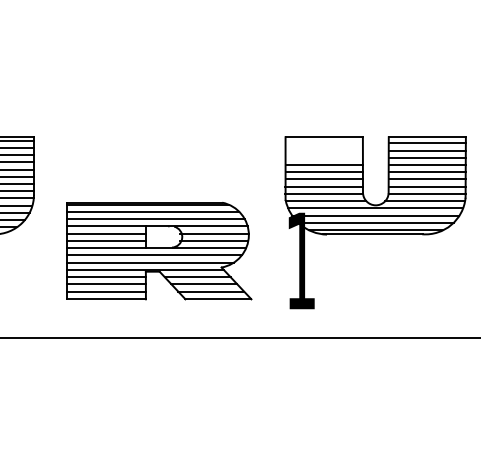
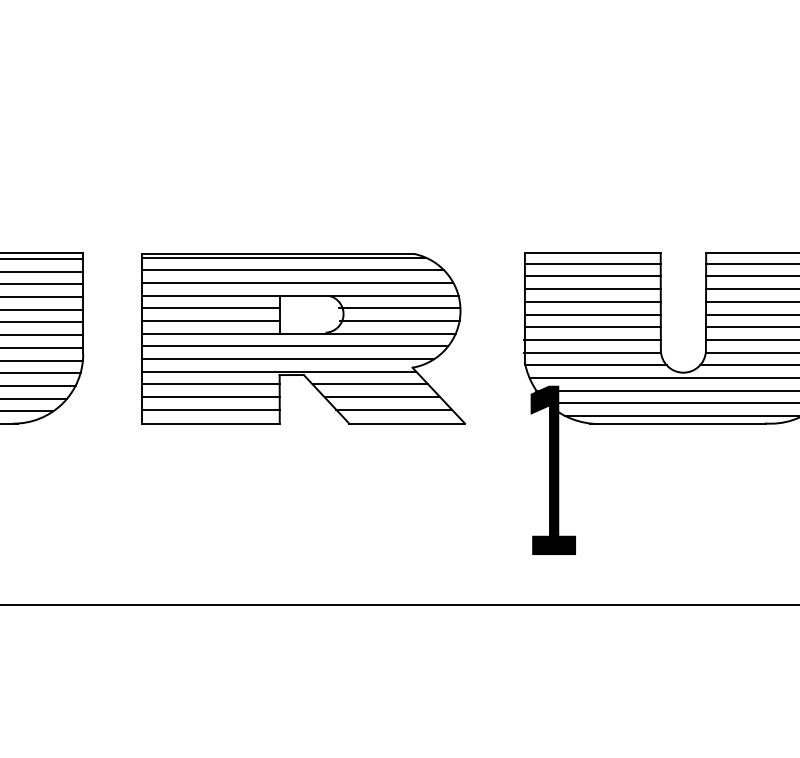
line: (323, 143) -> (591, 264), added
line: (323, 150) -> (591, 276), added
line: (323, 157) -> (591, 288), added
part: (159, 251) -> (303, 339), moved

